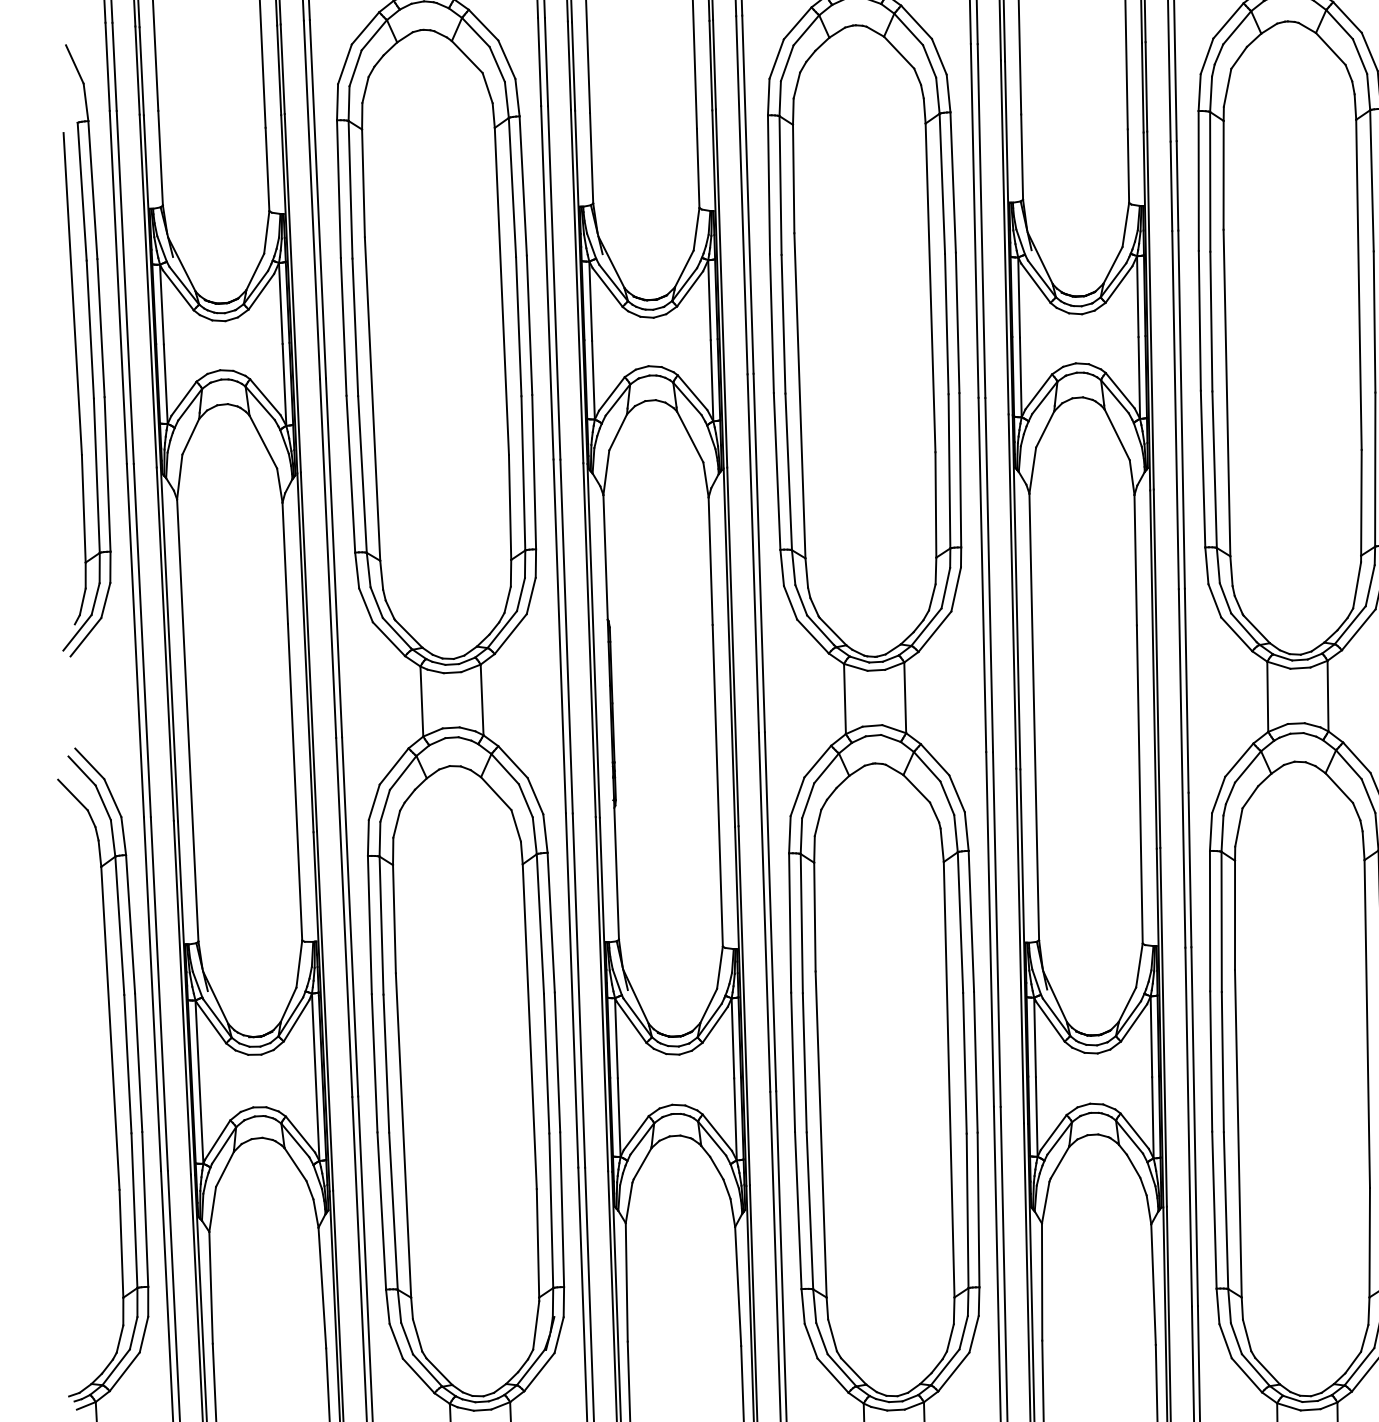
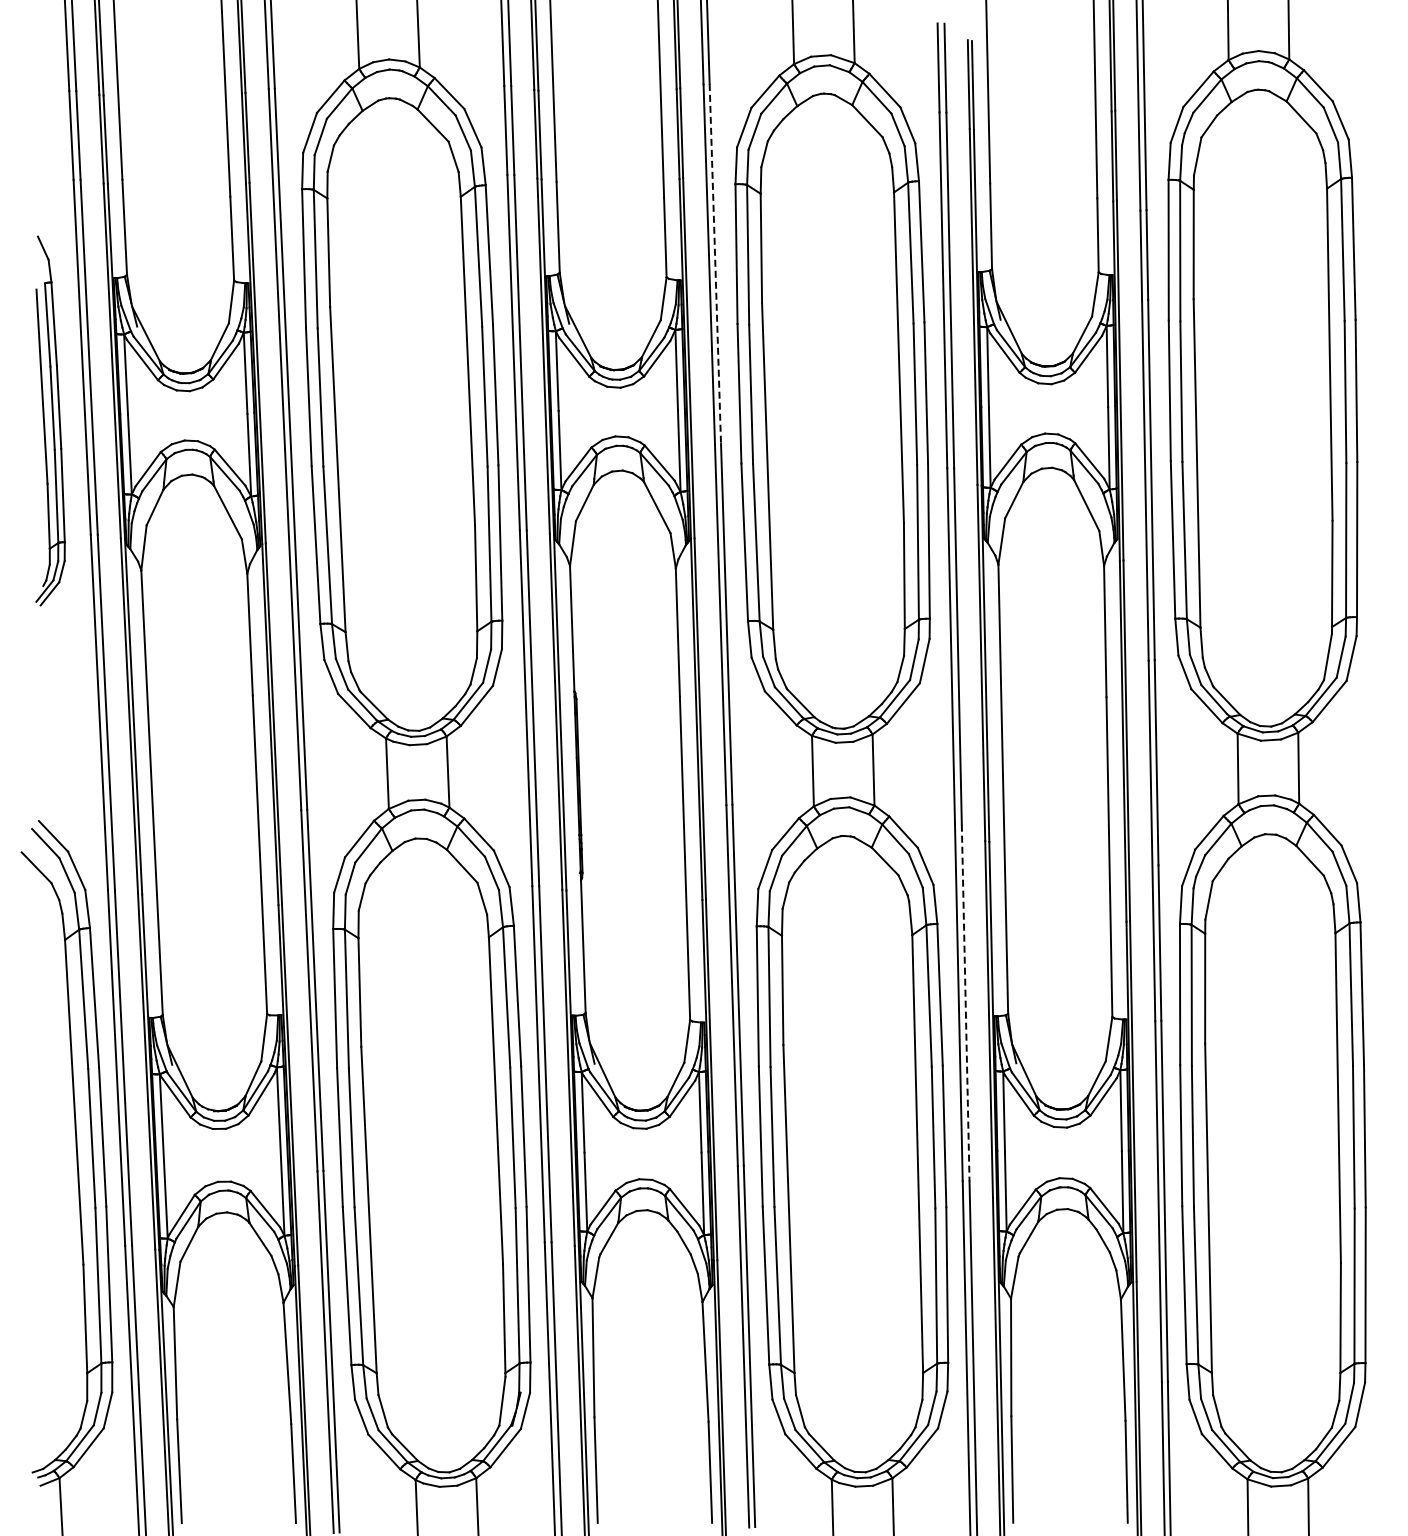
line: (748, 195) -> (715, 264), solid -> dashed
part: (86, 350) -> (50, 420), size x0.6
line: (996, 930) -> (965, 1003), solid -> dashed

